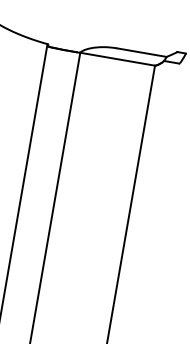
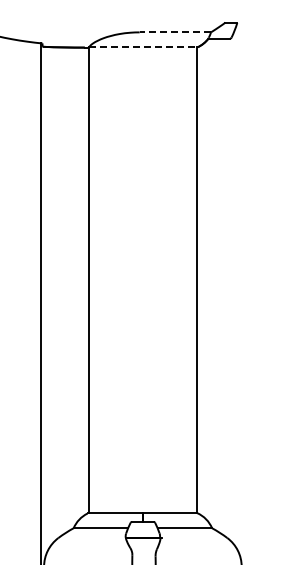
line: (142, 52) -> (175, 32), solid -> dashed
line: (118, 59) -> (143, 47), solid -> dashed

